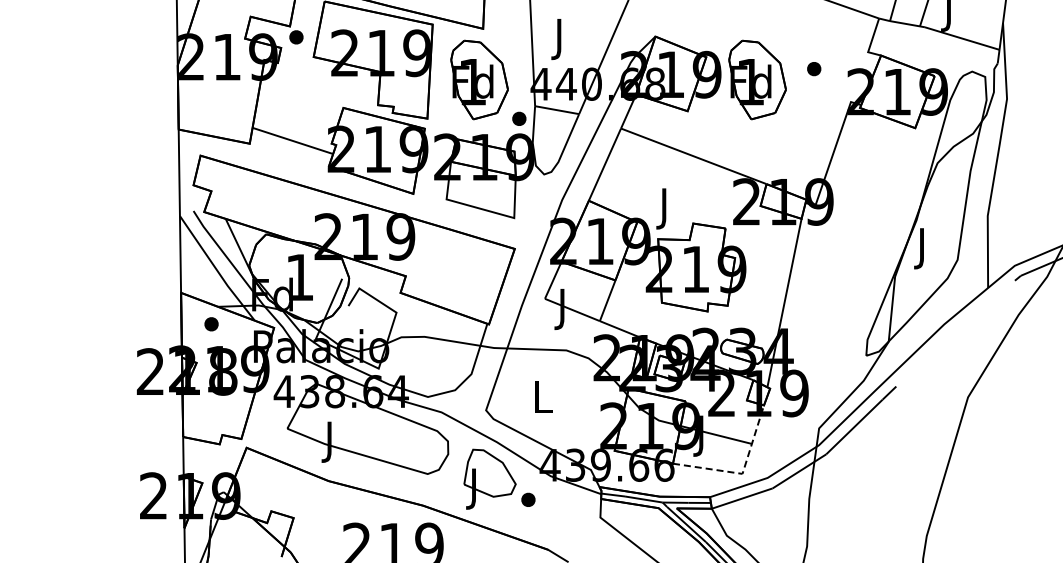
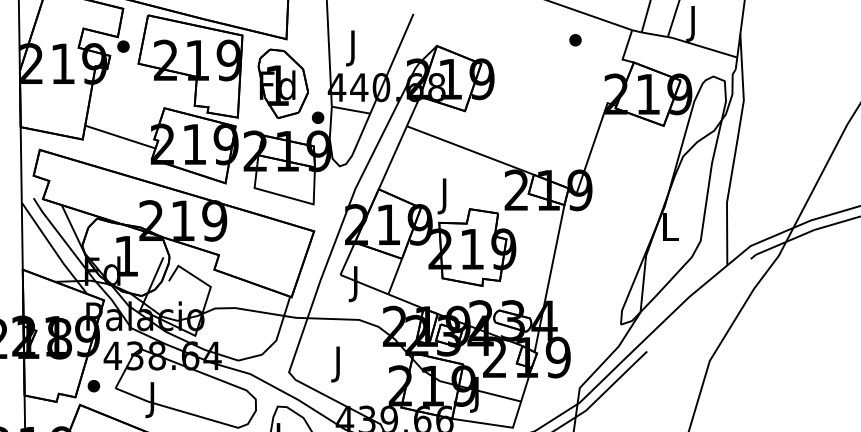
part: (814, 69) -> (575, 40), moved
part: (757, 79) -> (525, 83), removed
text: (923, 248) -> (670, 230), J -> L
part: (211, 324) -> (93, 386), moved
text: (543, 401) -> (339, 364), L -> J
line: (742, 473) -> (512, 427), dashed -> solid

